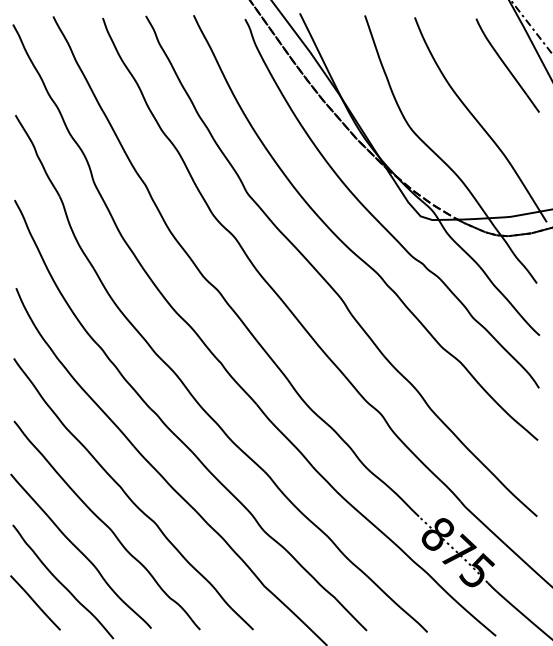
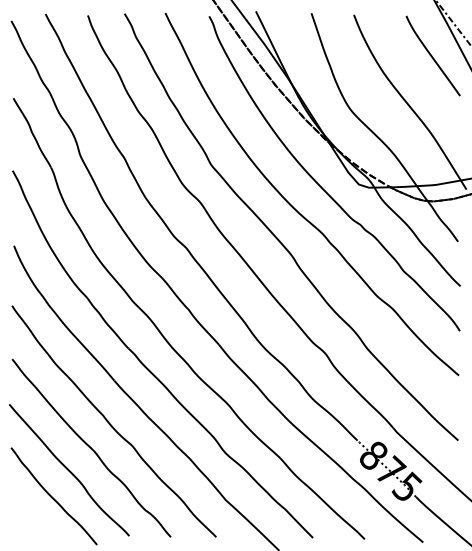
line: (35, 602) -> (30, 513), removed

